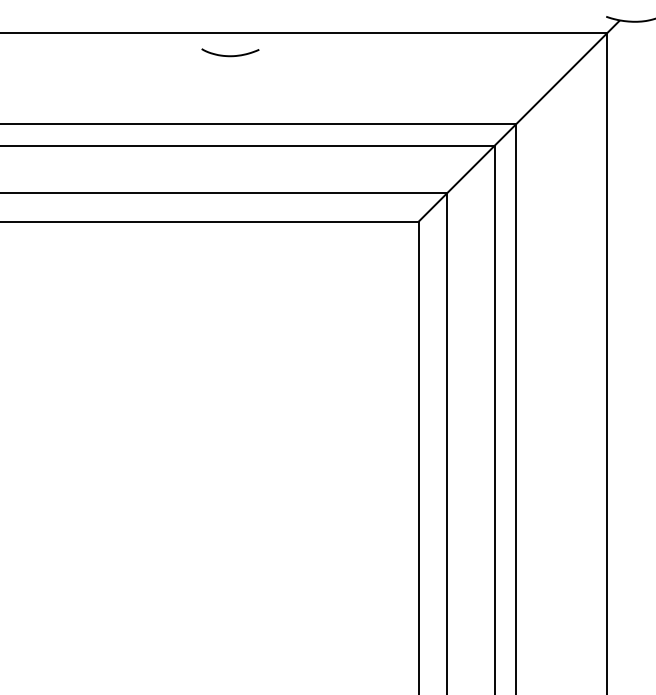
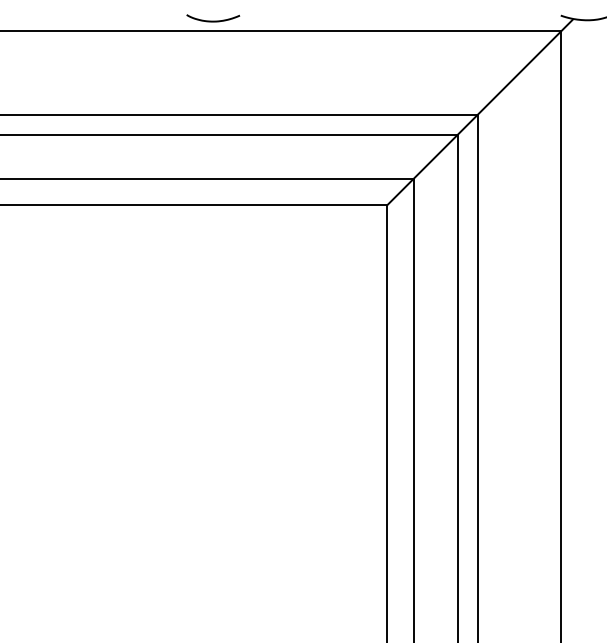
curve: (230, 55) -> (213, 20), moved

